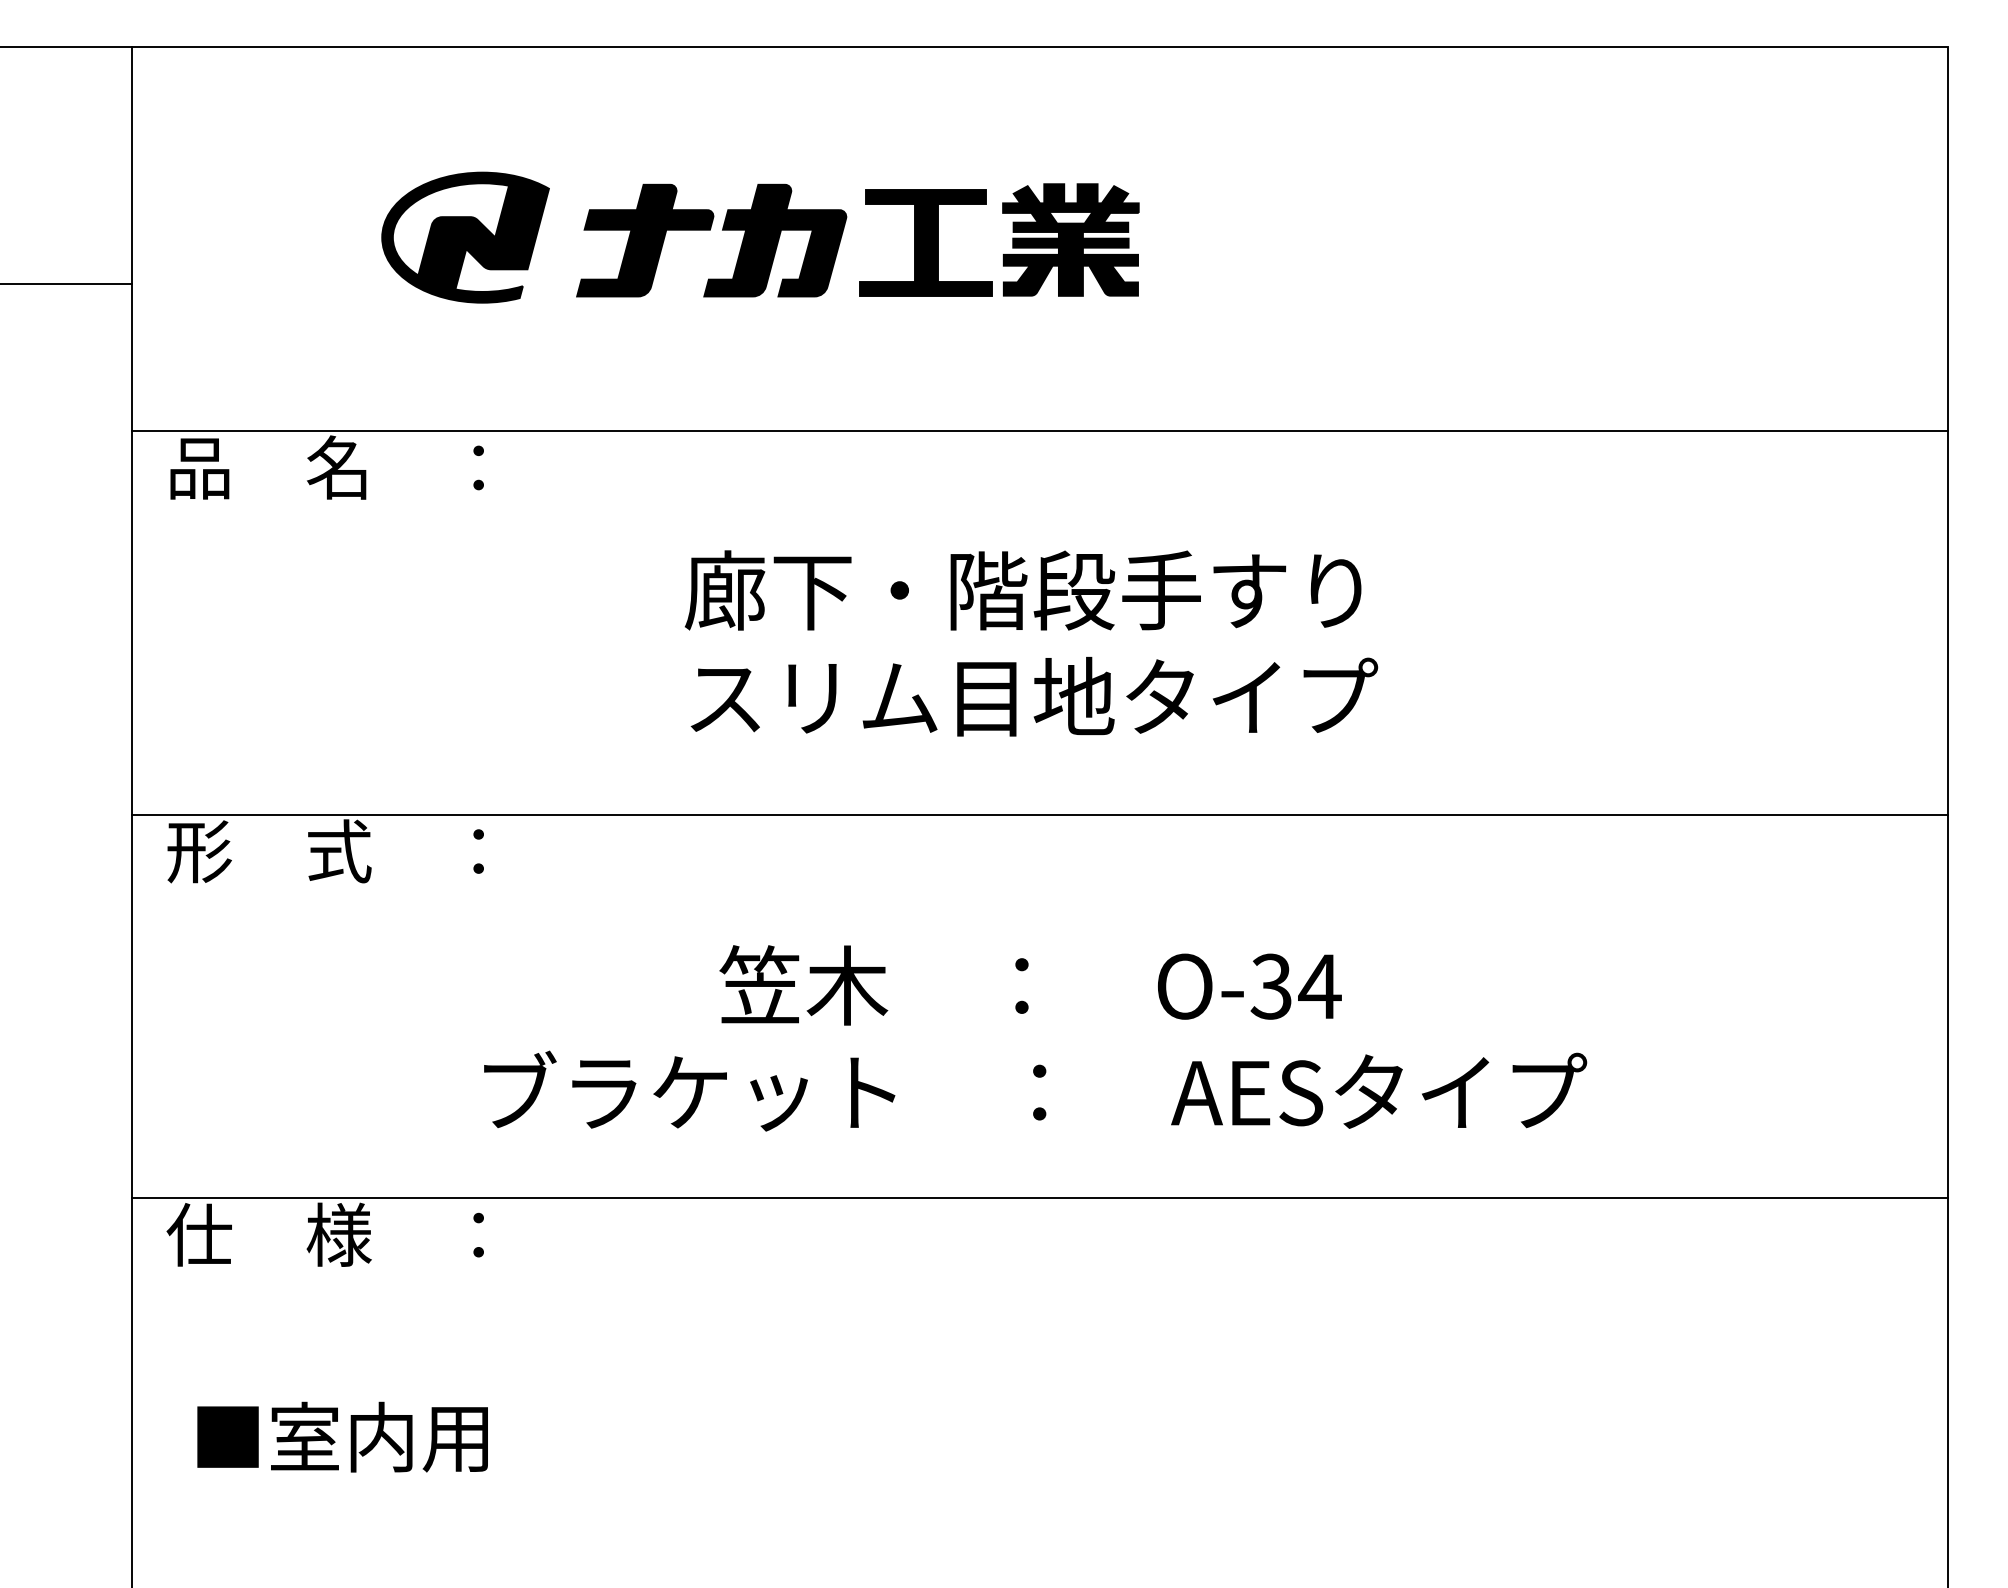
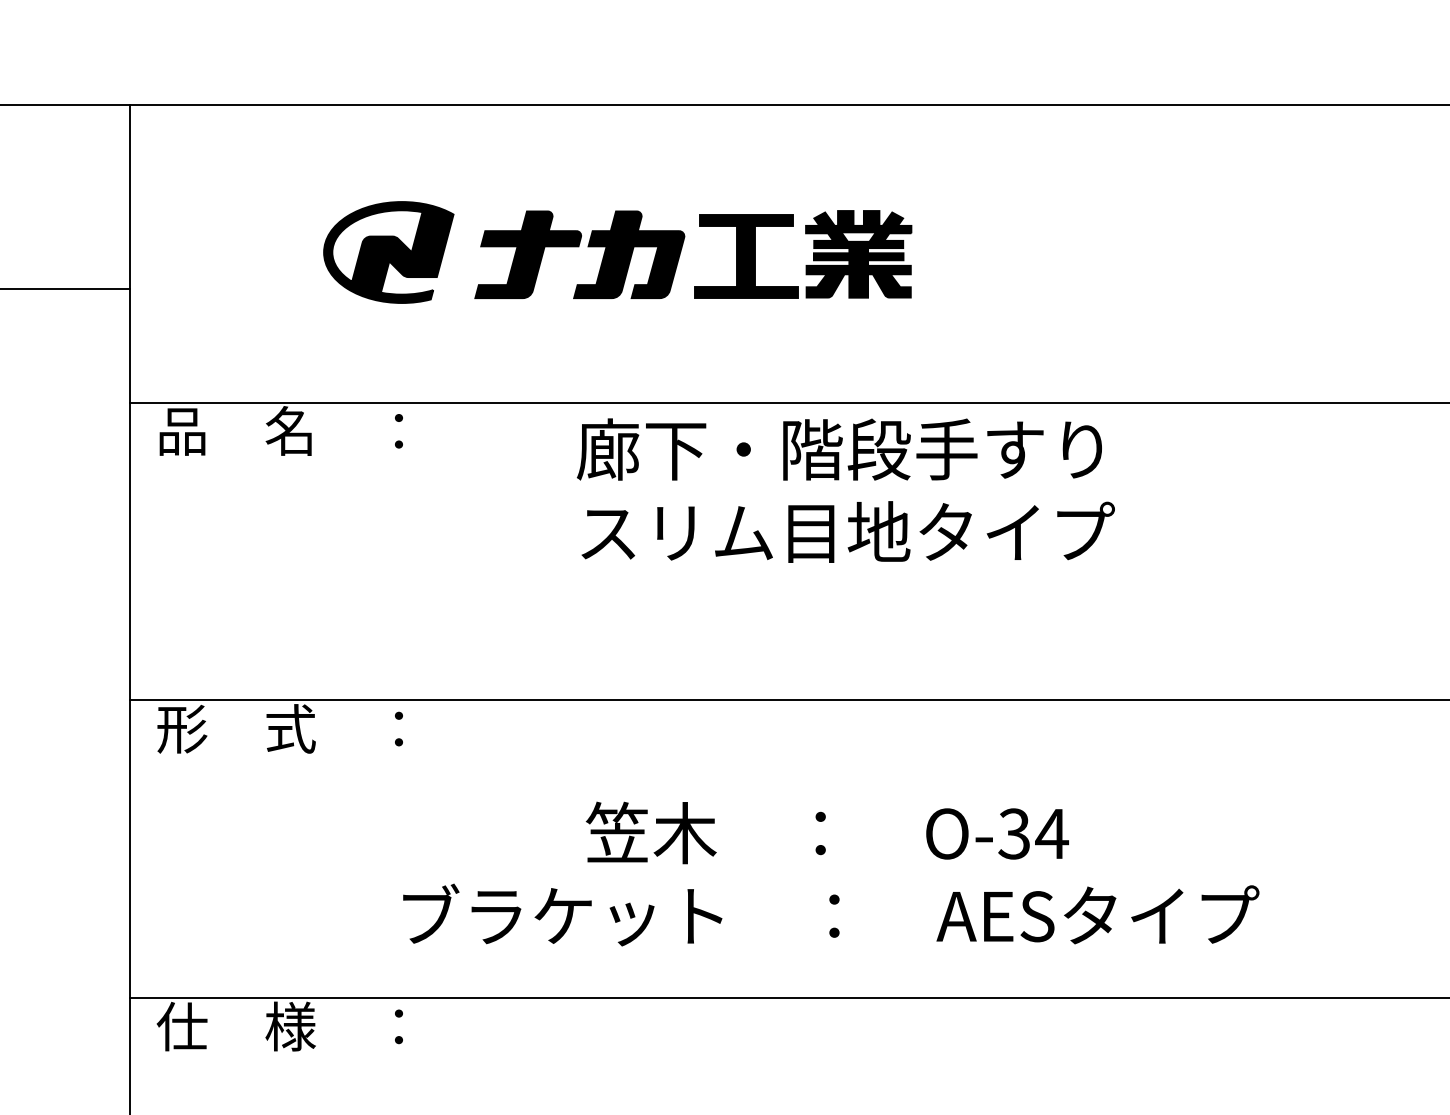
text: (1031, 643) -> (845, 490), moved

